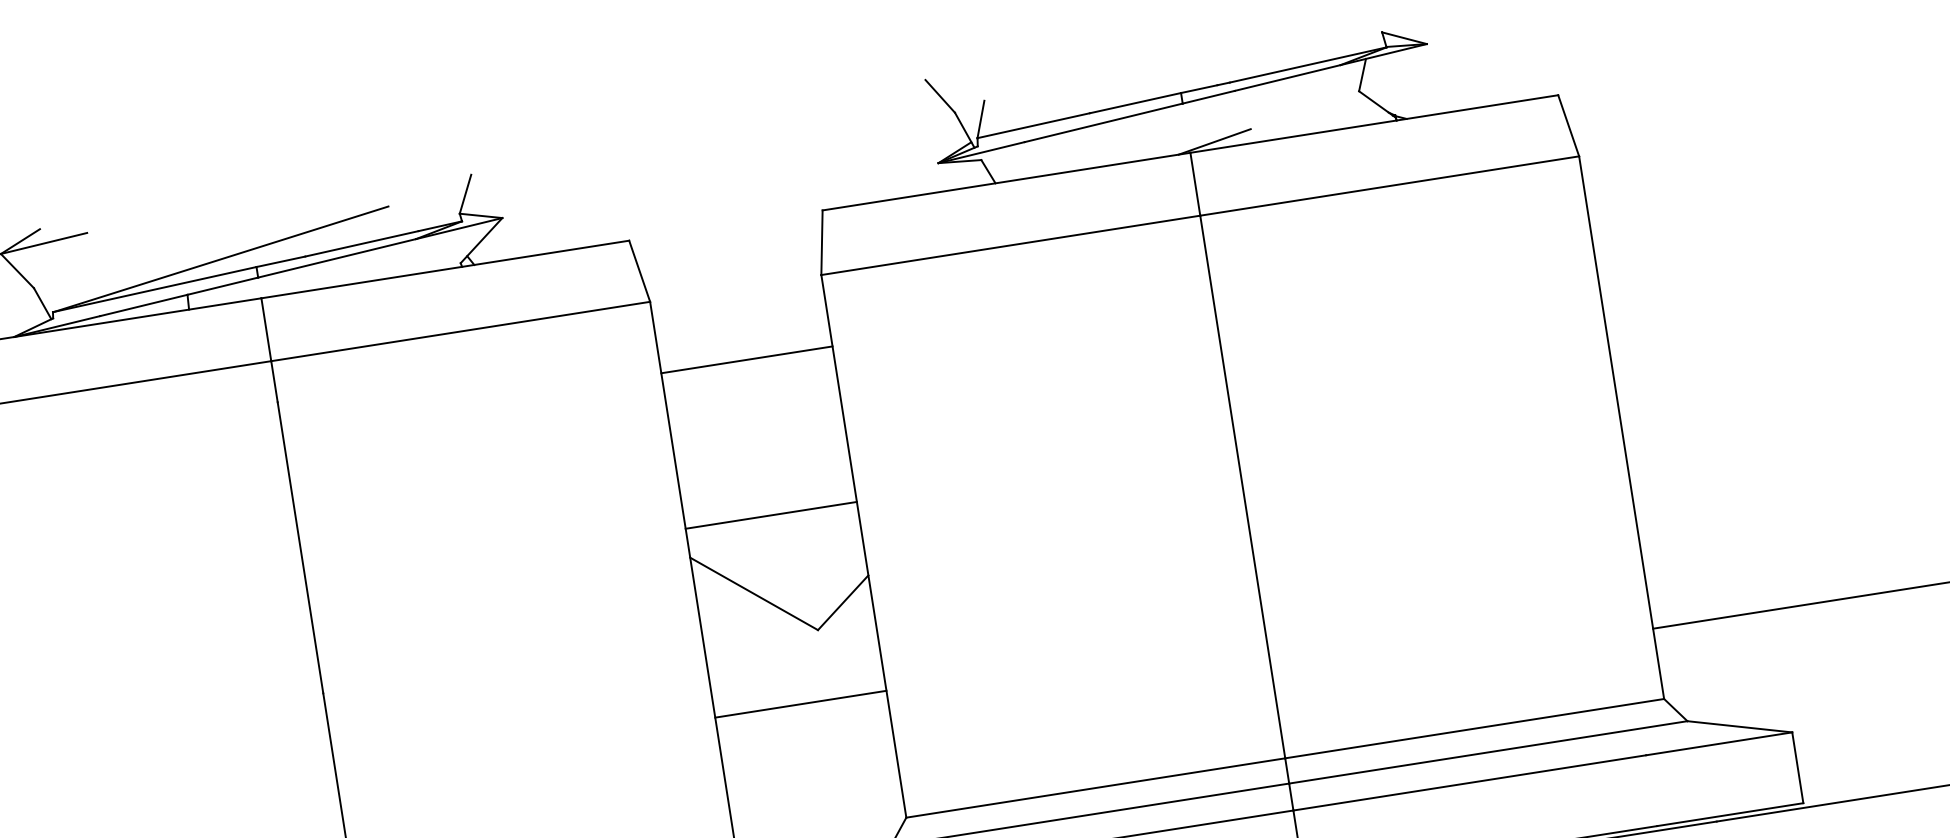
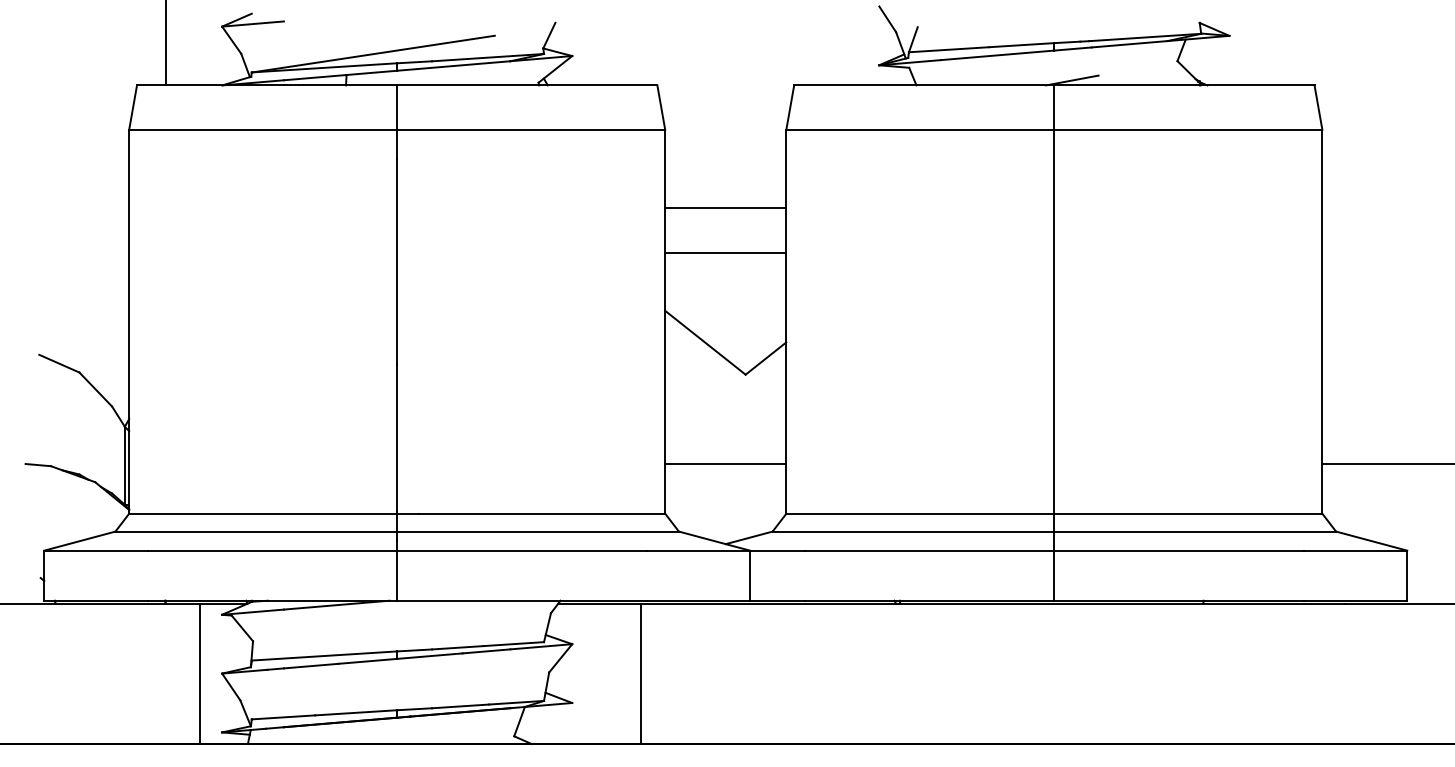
line: (746, 360) -> (725, 208), moved
line: (770, 515) -> (725, 253), moved
line: (800, 704) -> (725, 464), moved

